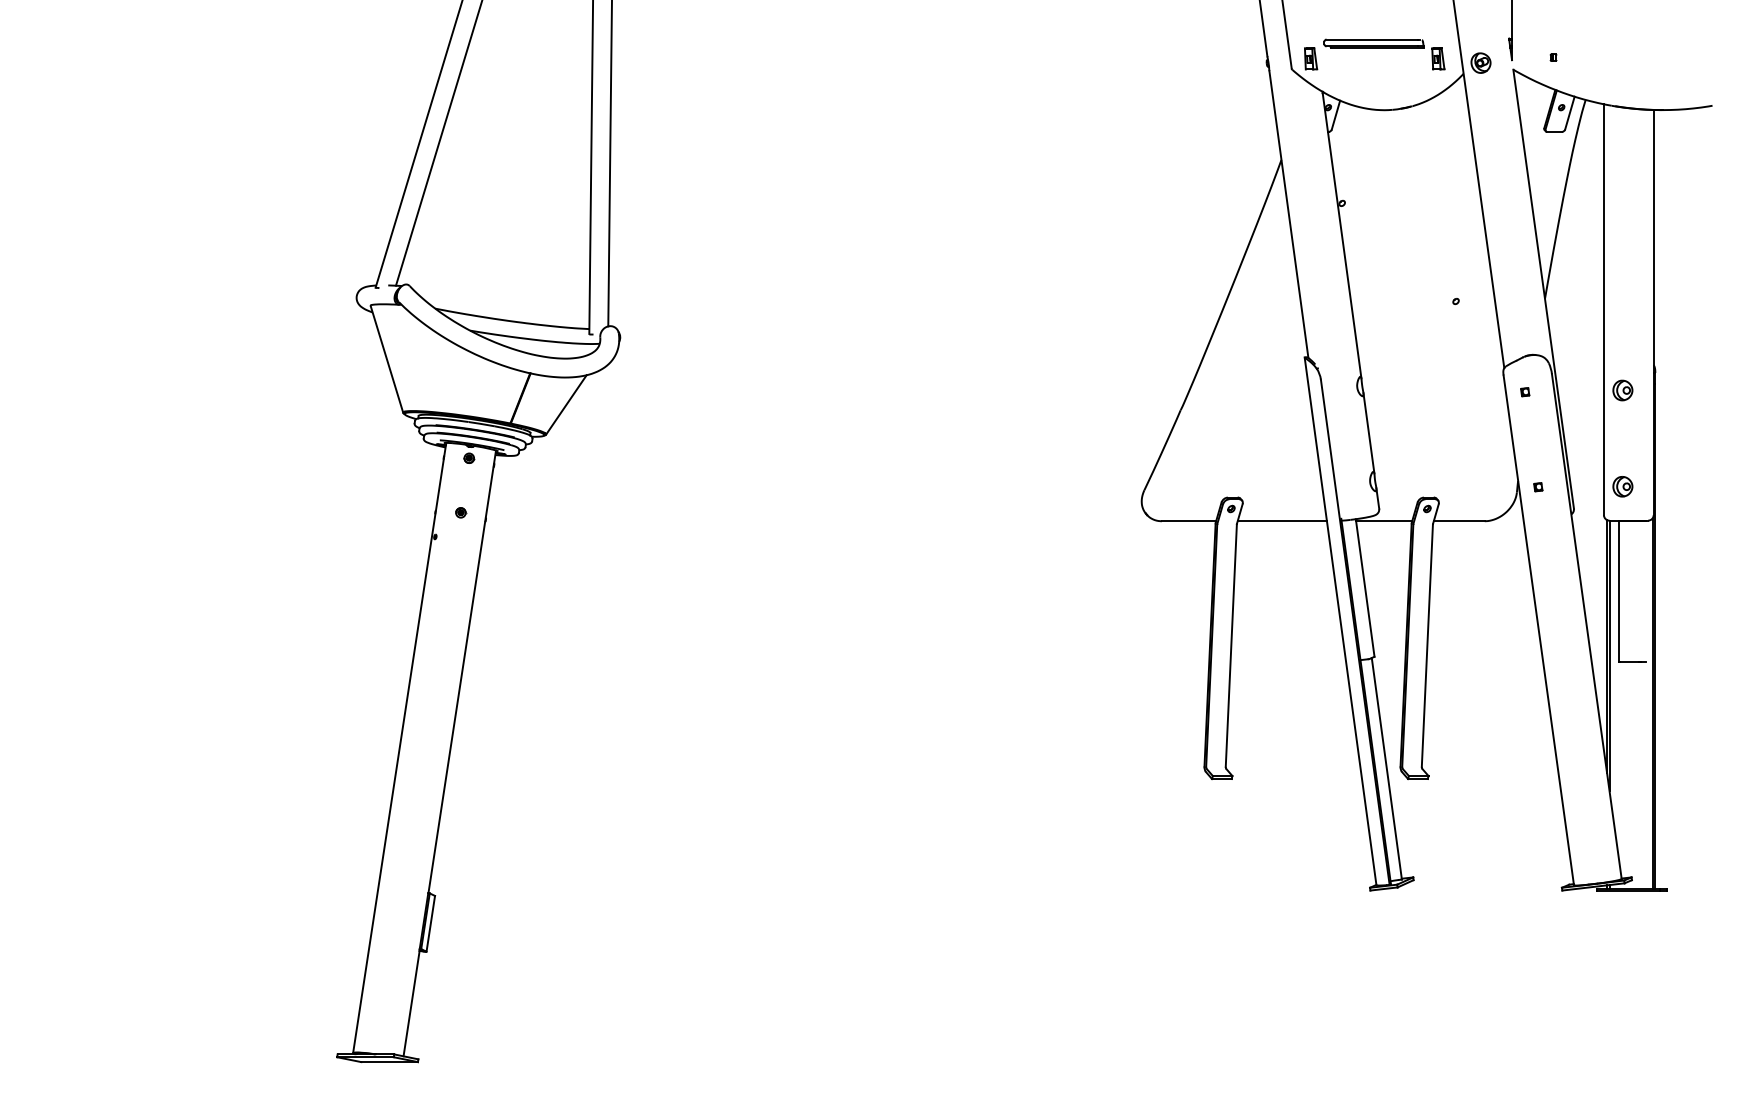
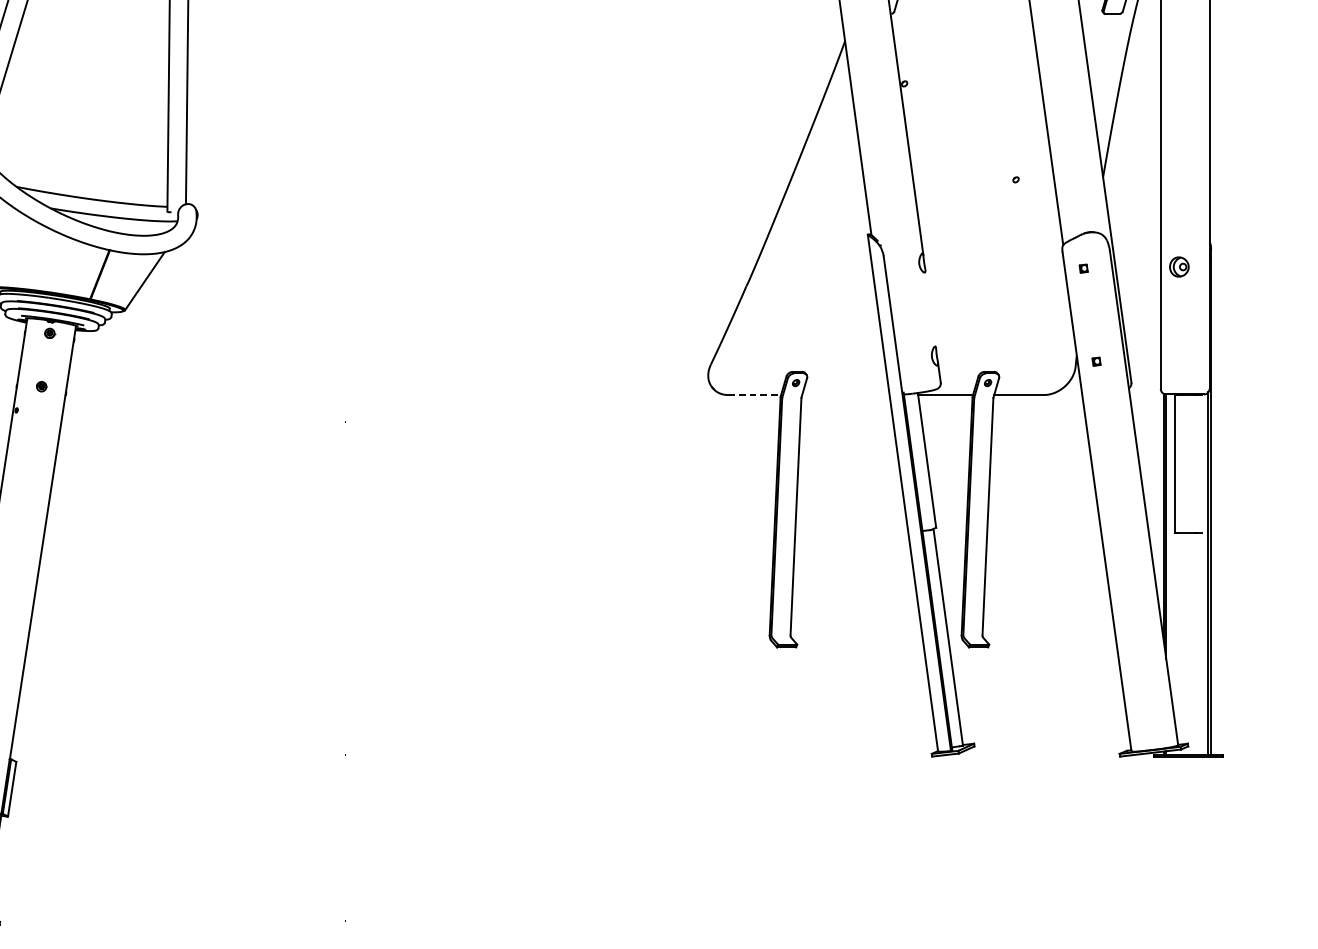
line: (1368, 433) -> (930, 309), removed
part: (1622, 486) -> (1178, 361), removed
line: (1189, 521) -> (755, 395), solid -> dashed
line: (1281, 521) -> (845, 395), removed

